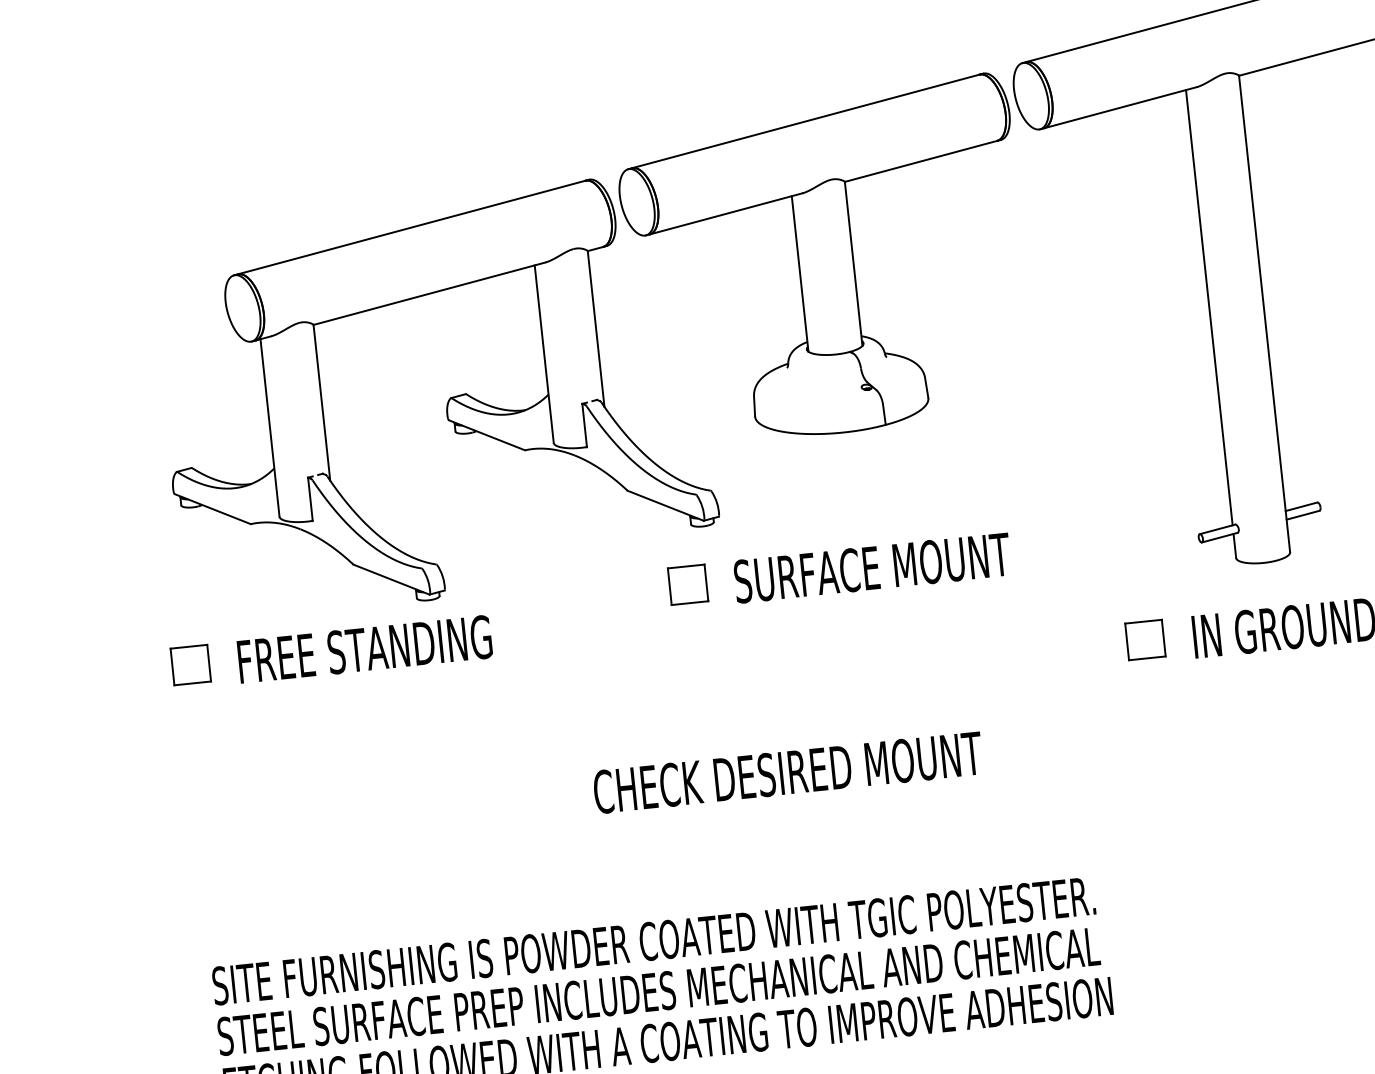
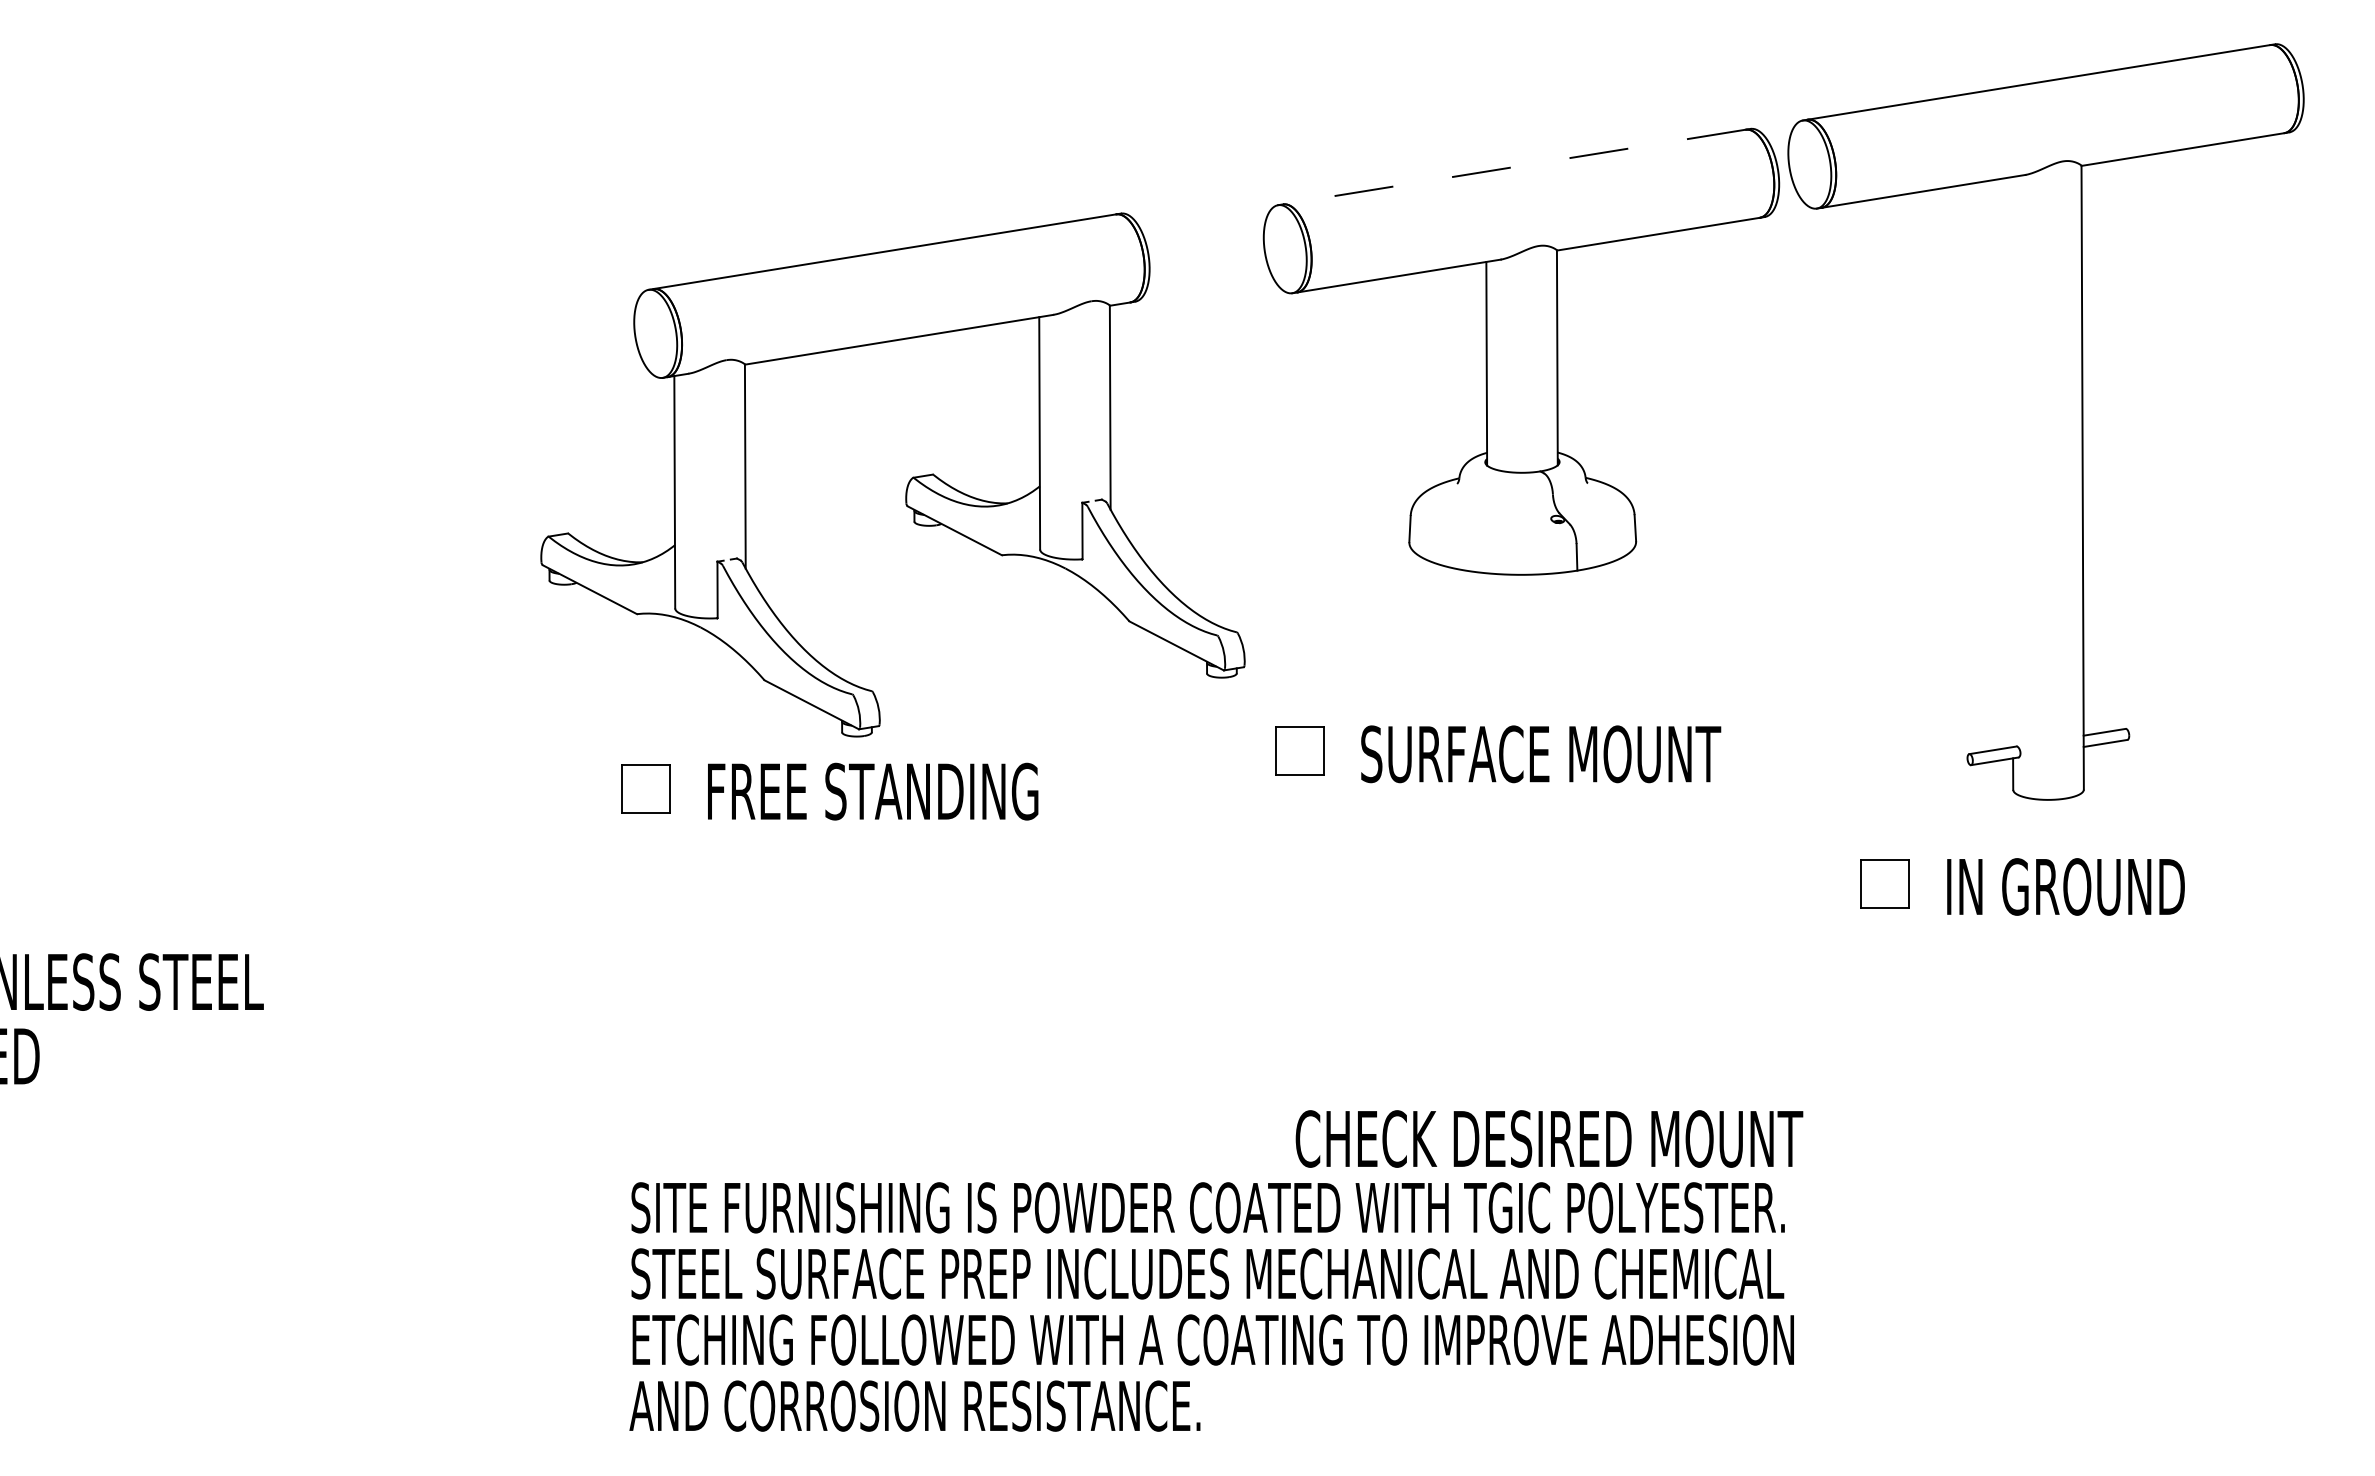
line: (805, 121) -> (1513, 167), solid -> dashed
line: (1208, 307) -> (2011, 462), removed
part: (447, 401) -> (908, 481), moved
text: (788, 772) -> (1549, 1138), moved

